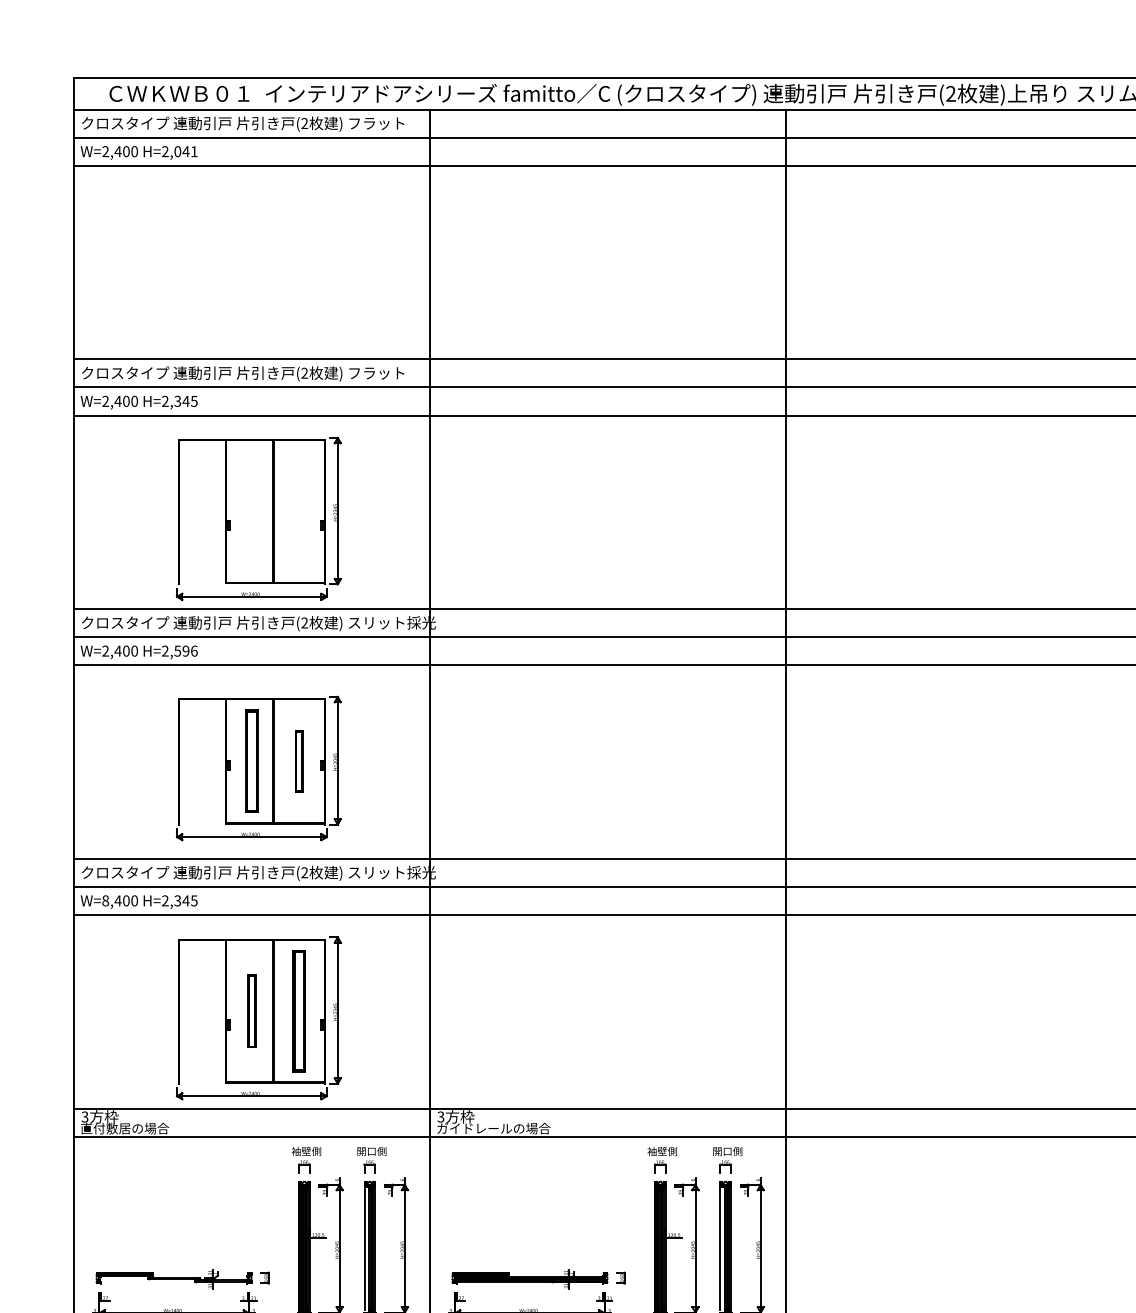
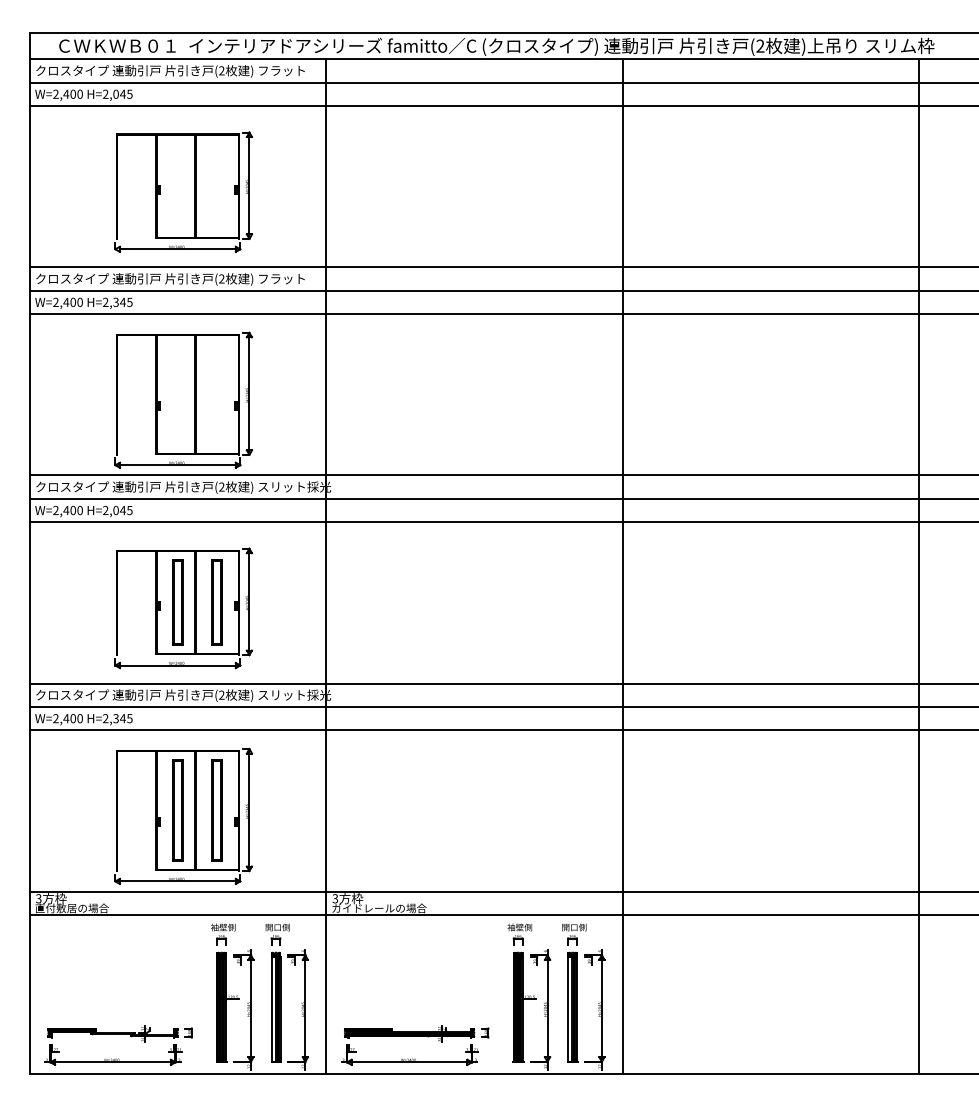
text: (193, 150) -> (129, 93), H=2,041 -> H=2,045
part: (258, 268) -> (183, 191), added
text: (185, 651) -> (122, 510), H=2,596 -> H=2,045
part: (298, 761) -> (216, 602), size x1.67
text: (105, 900) -> (55, 718), W=8,400 -> W=2,400
part: (251, 1011) -> (177, 810), size x1.67

